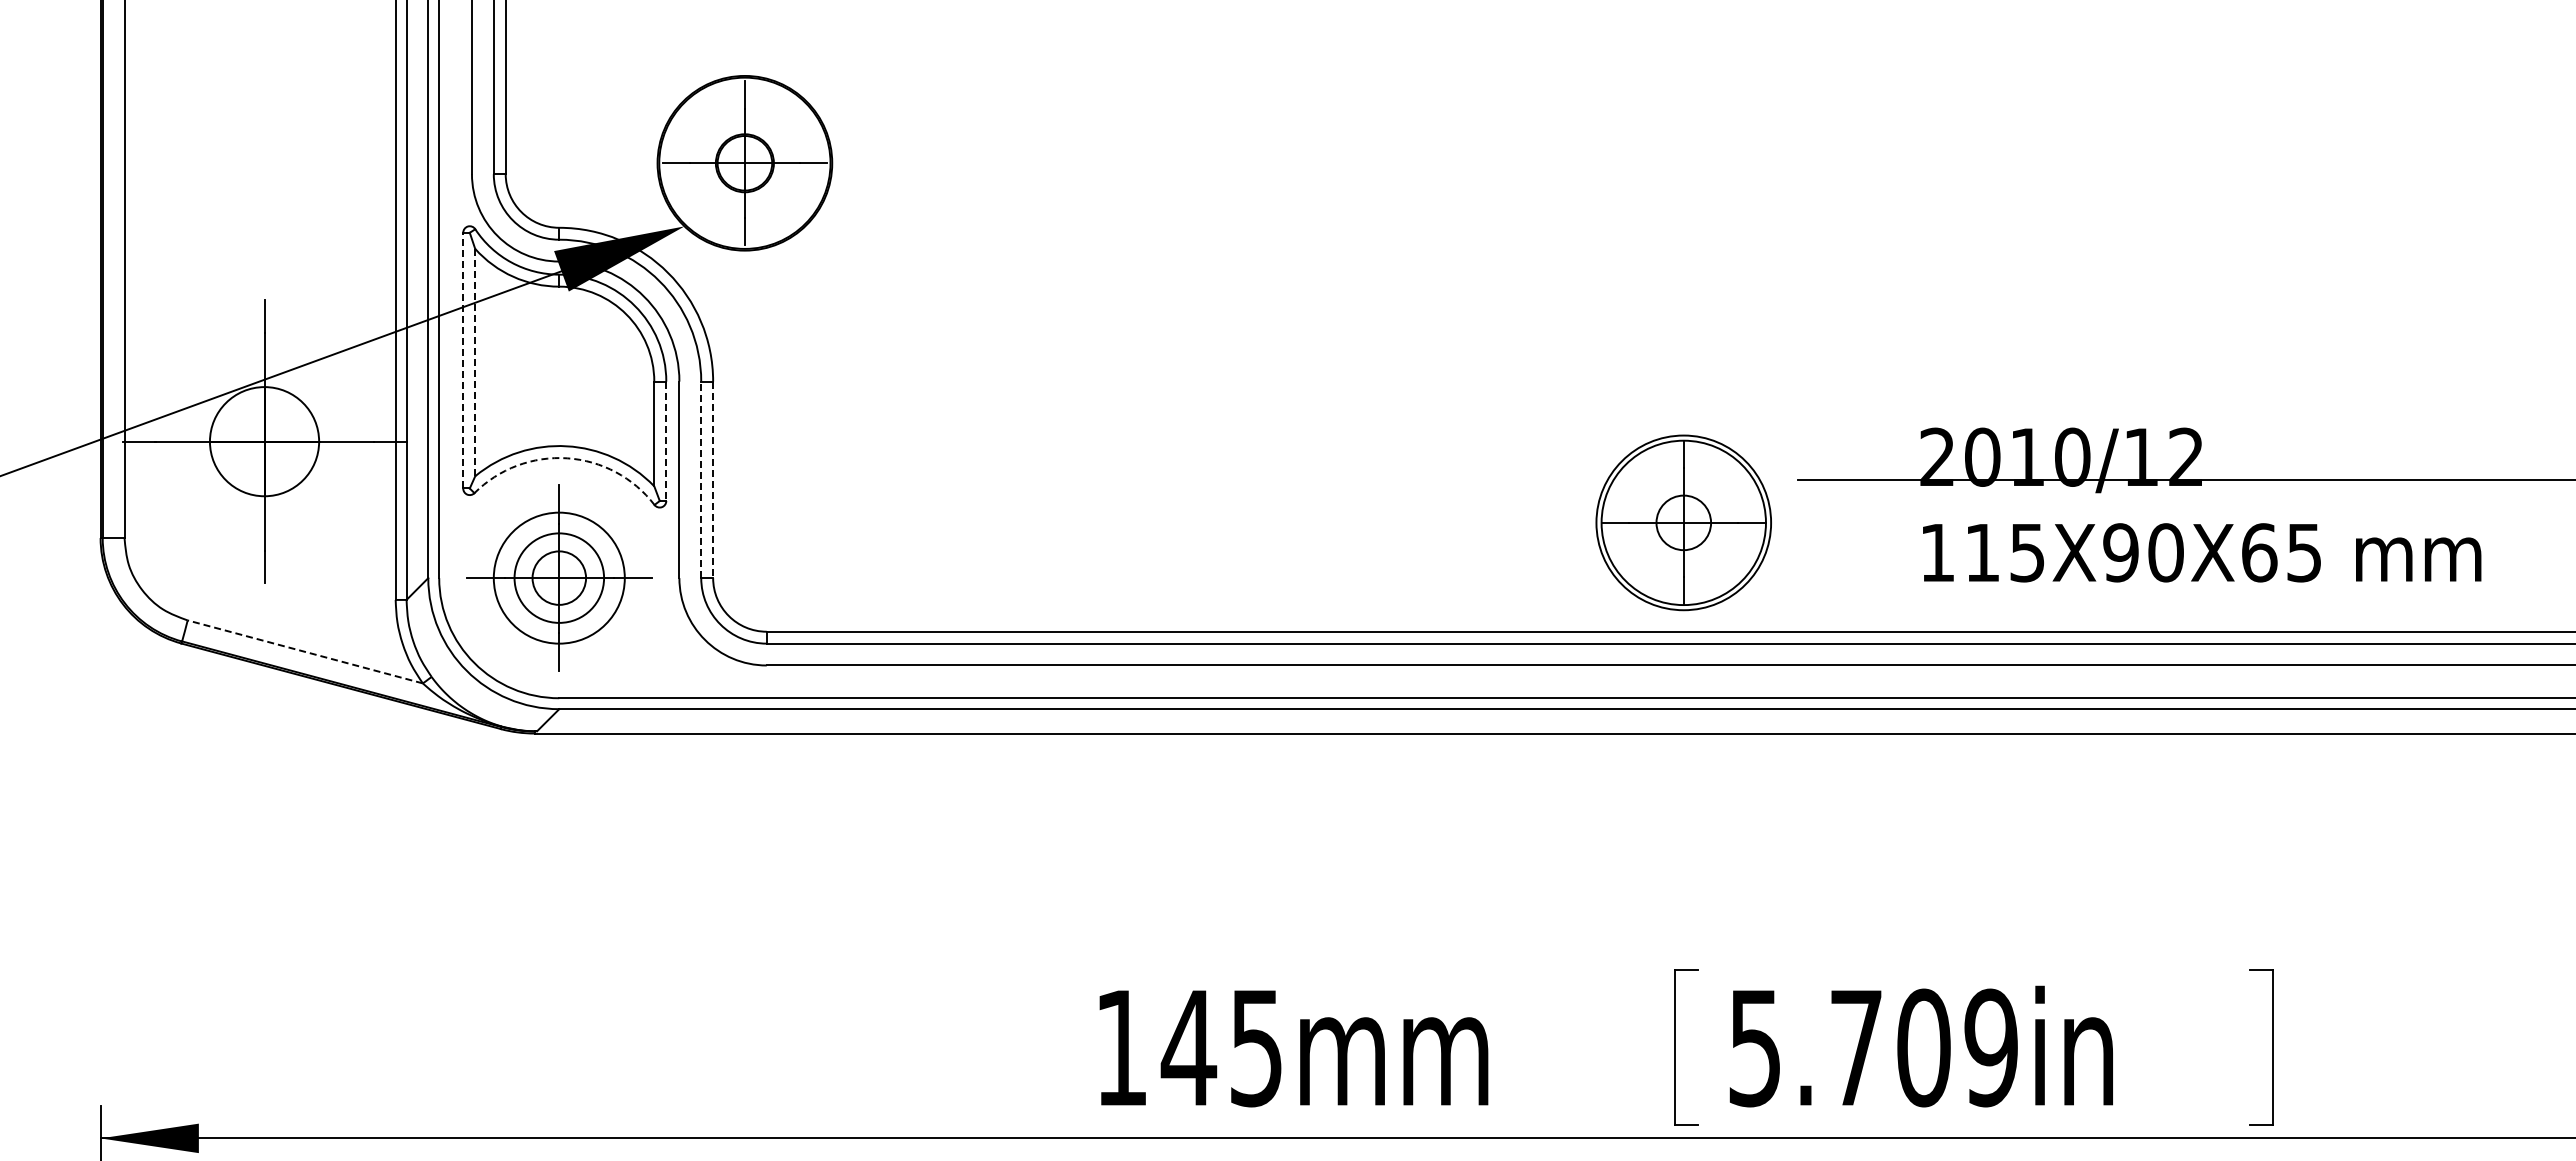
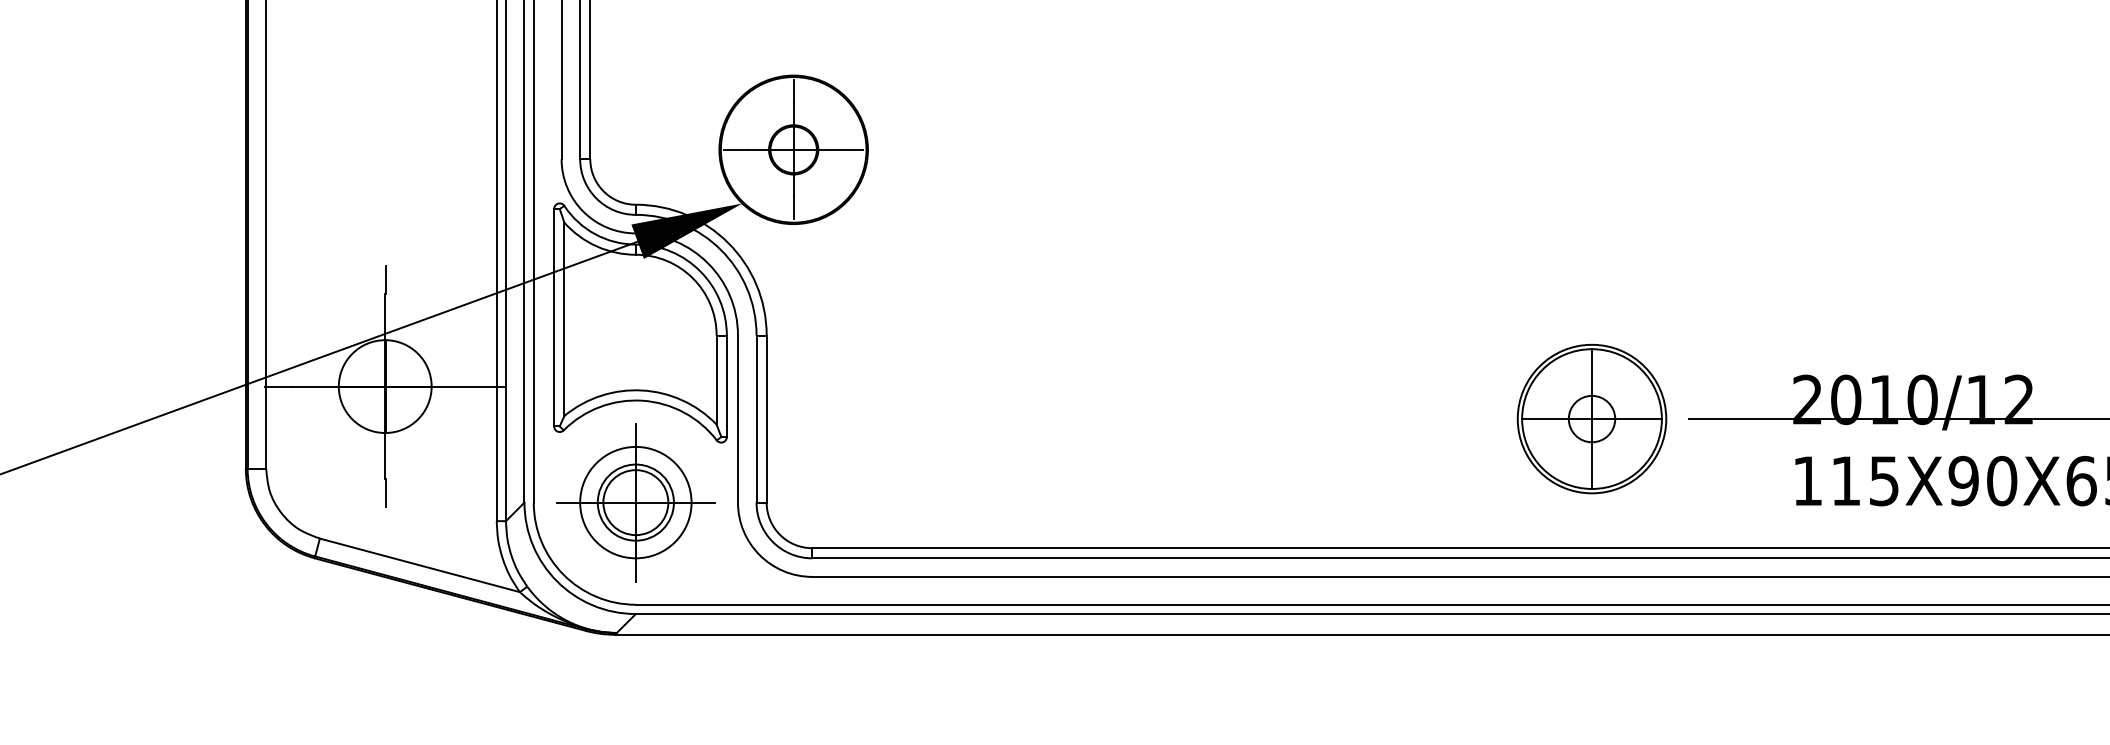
line: (463, 360) -> (554, 317), dashed -> solid
line: (475, 362) -> (564, 319), dashed -> solid
line: (666, 441) -> (727, 386), dashed -> solid
arc: (567, 458) -> (642, 400), dashed -> solid
line: (701, 479) -> (756, 418), dashed -> solid
line: (713, 480) -> (766, 419), dashed -> solid
part: (1683, 522) -> (1591, 418), moved
circle: (559, 577) -> (636, 502), size x1.43
line: (305, 651) -> (420, 564), dashed -> solid

